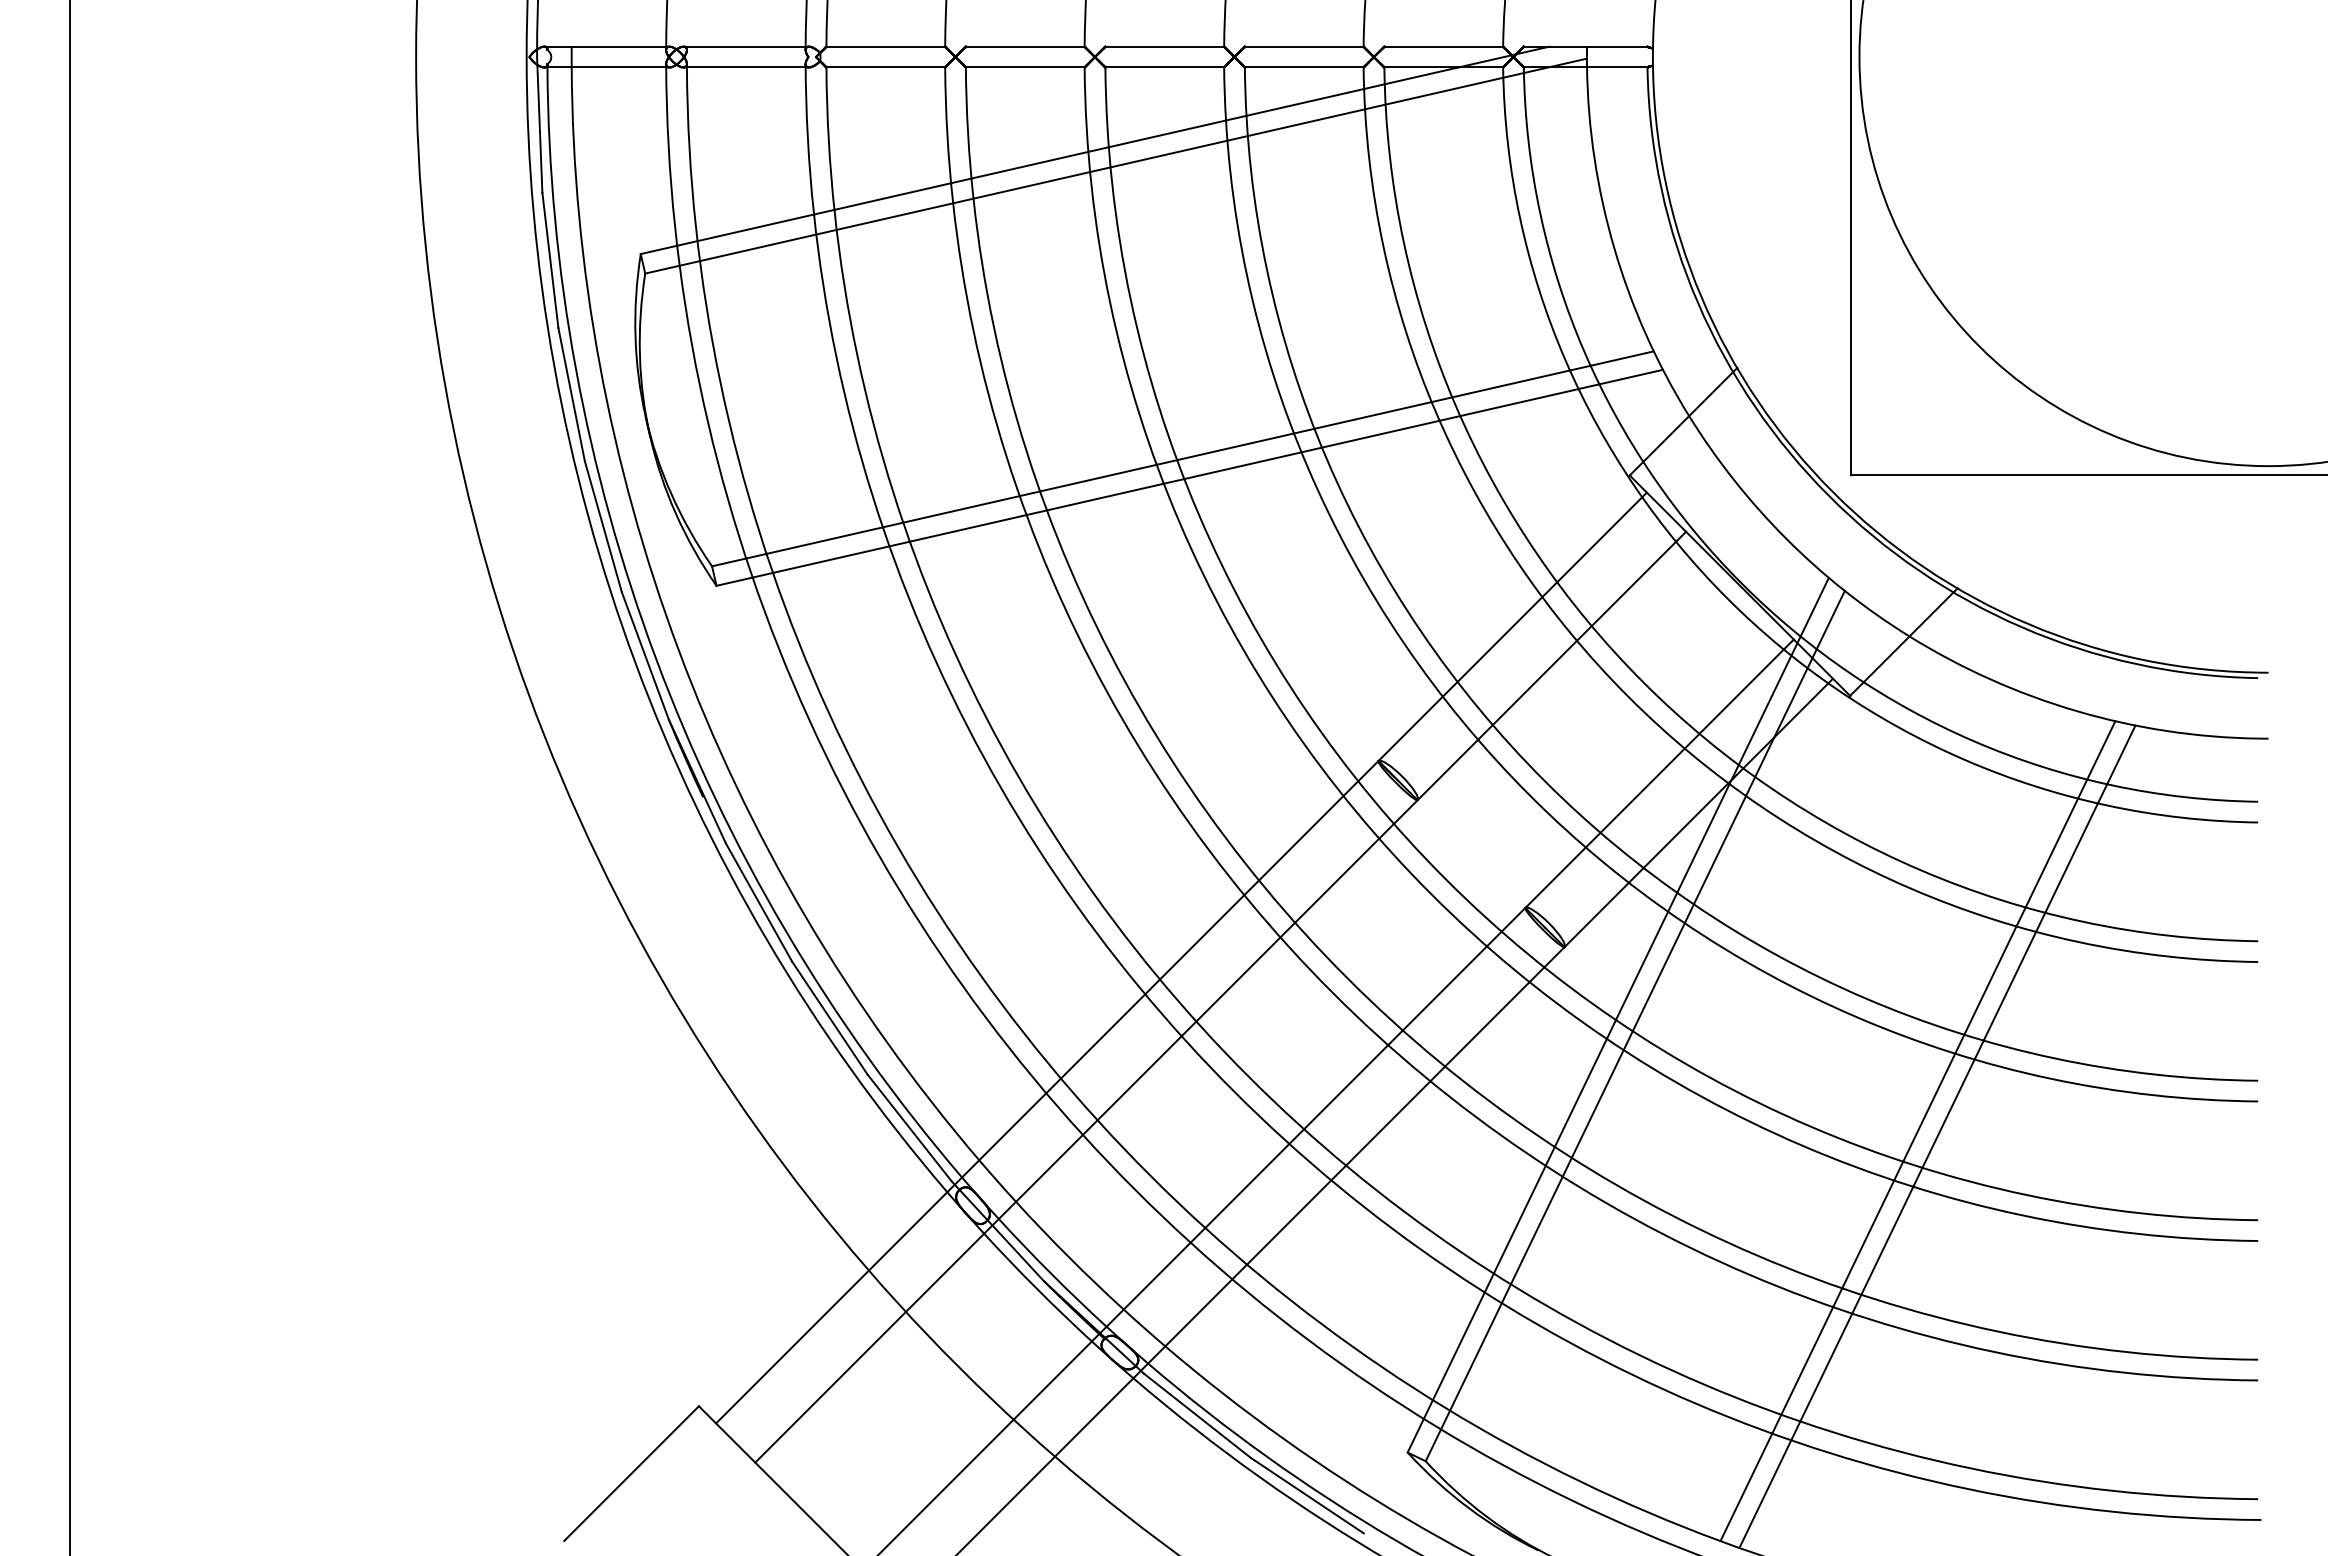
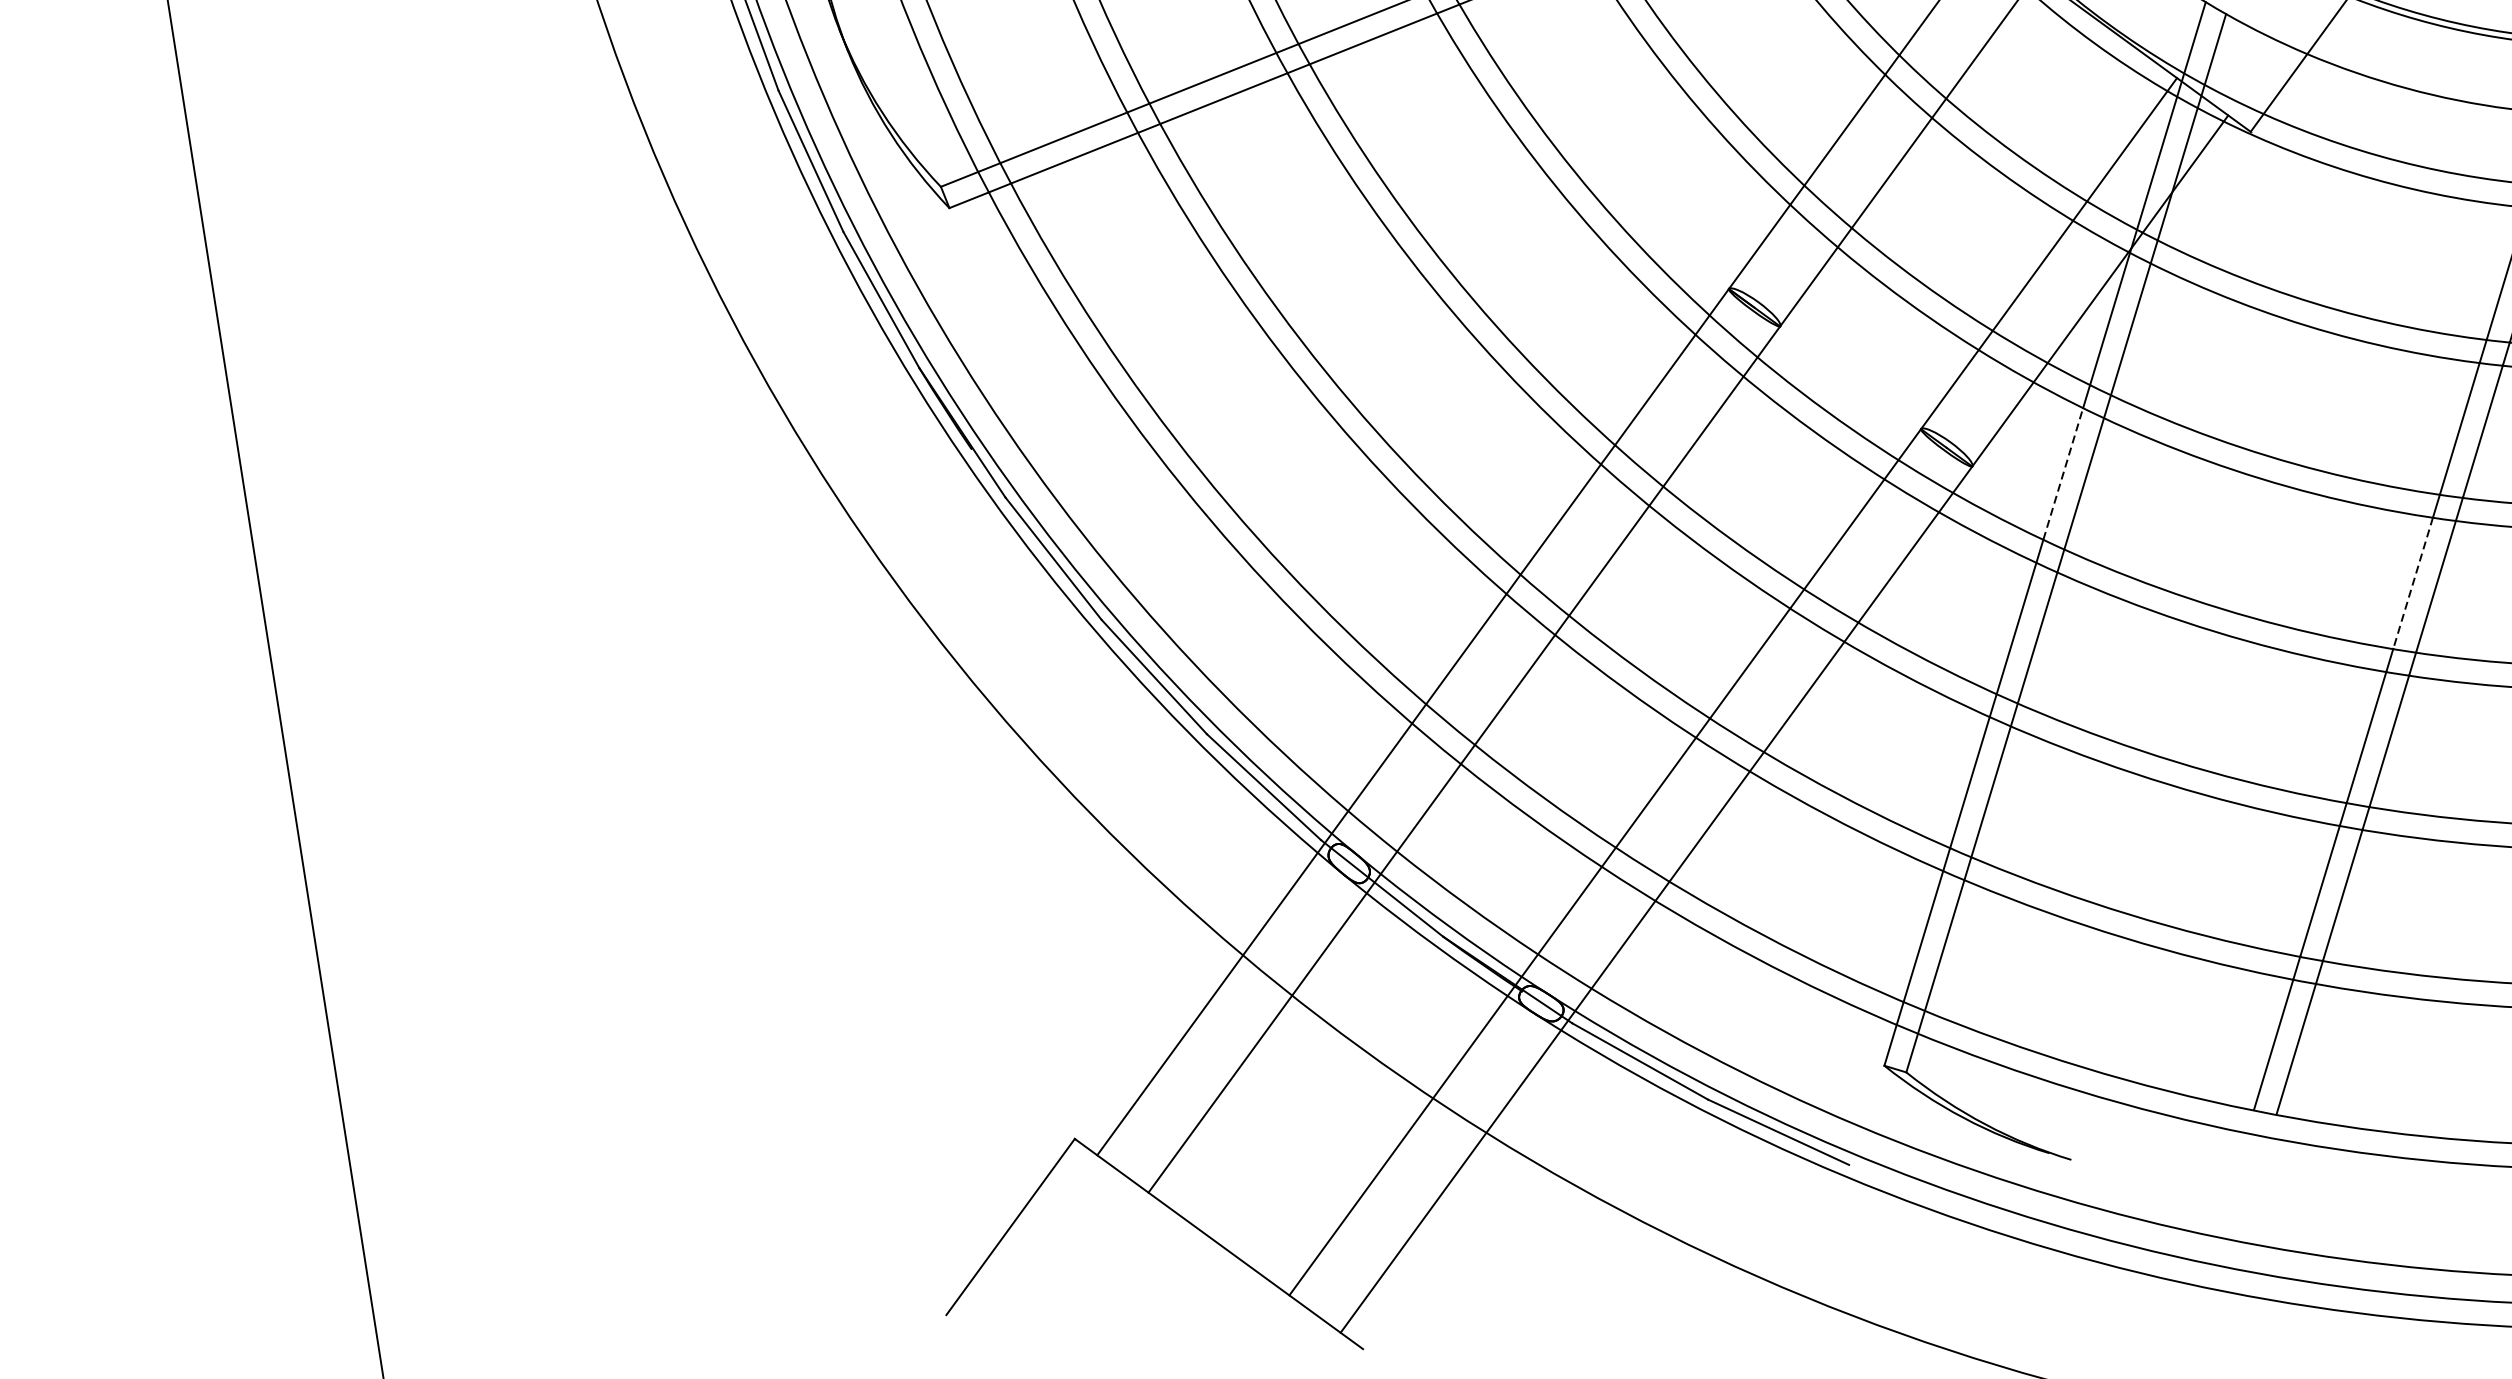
line: (1642, 965) -> (2063, 473), solid -> dashed
line: (1929, 1107) -> (2413, 583), solid -> dashed

